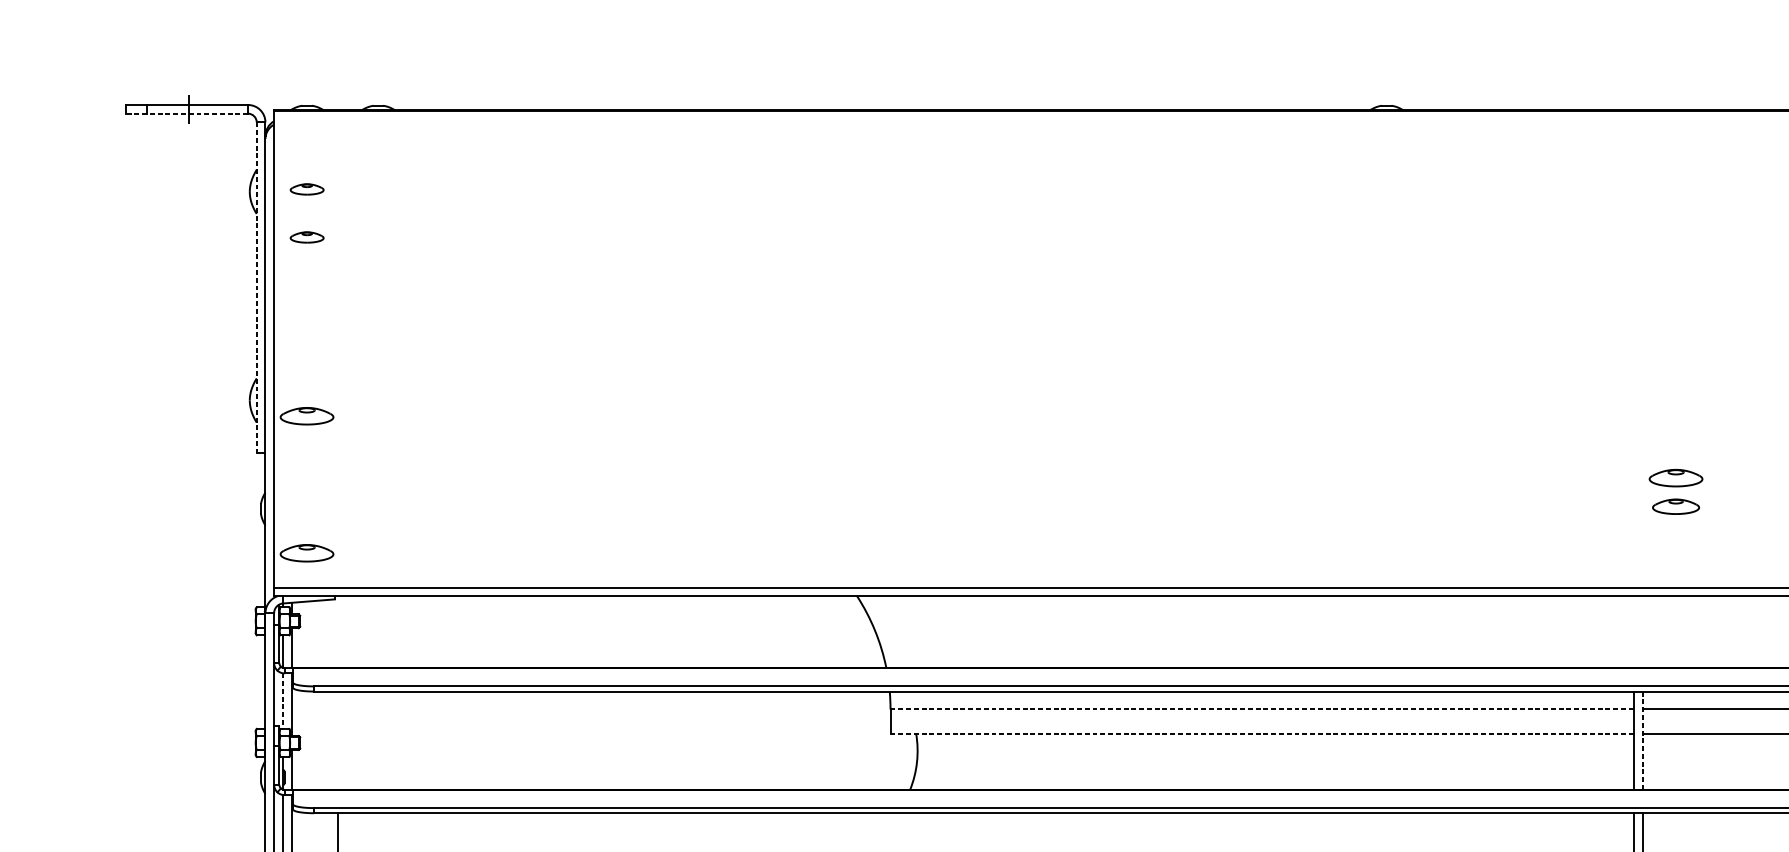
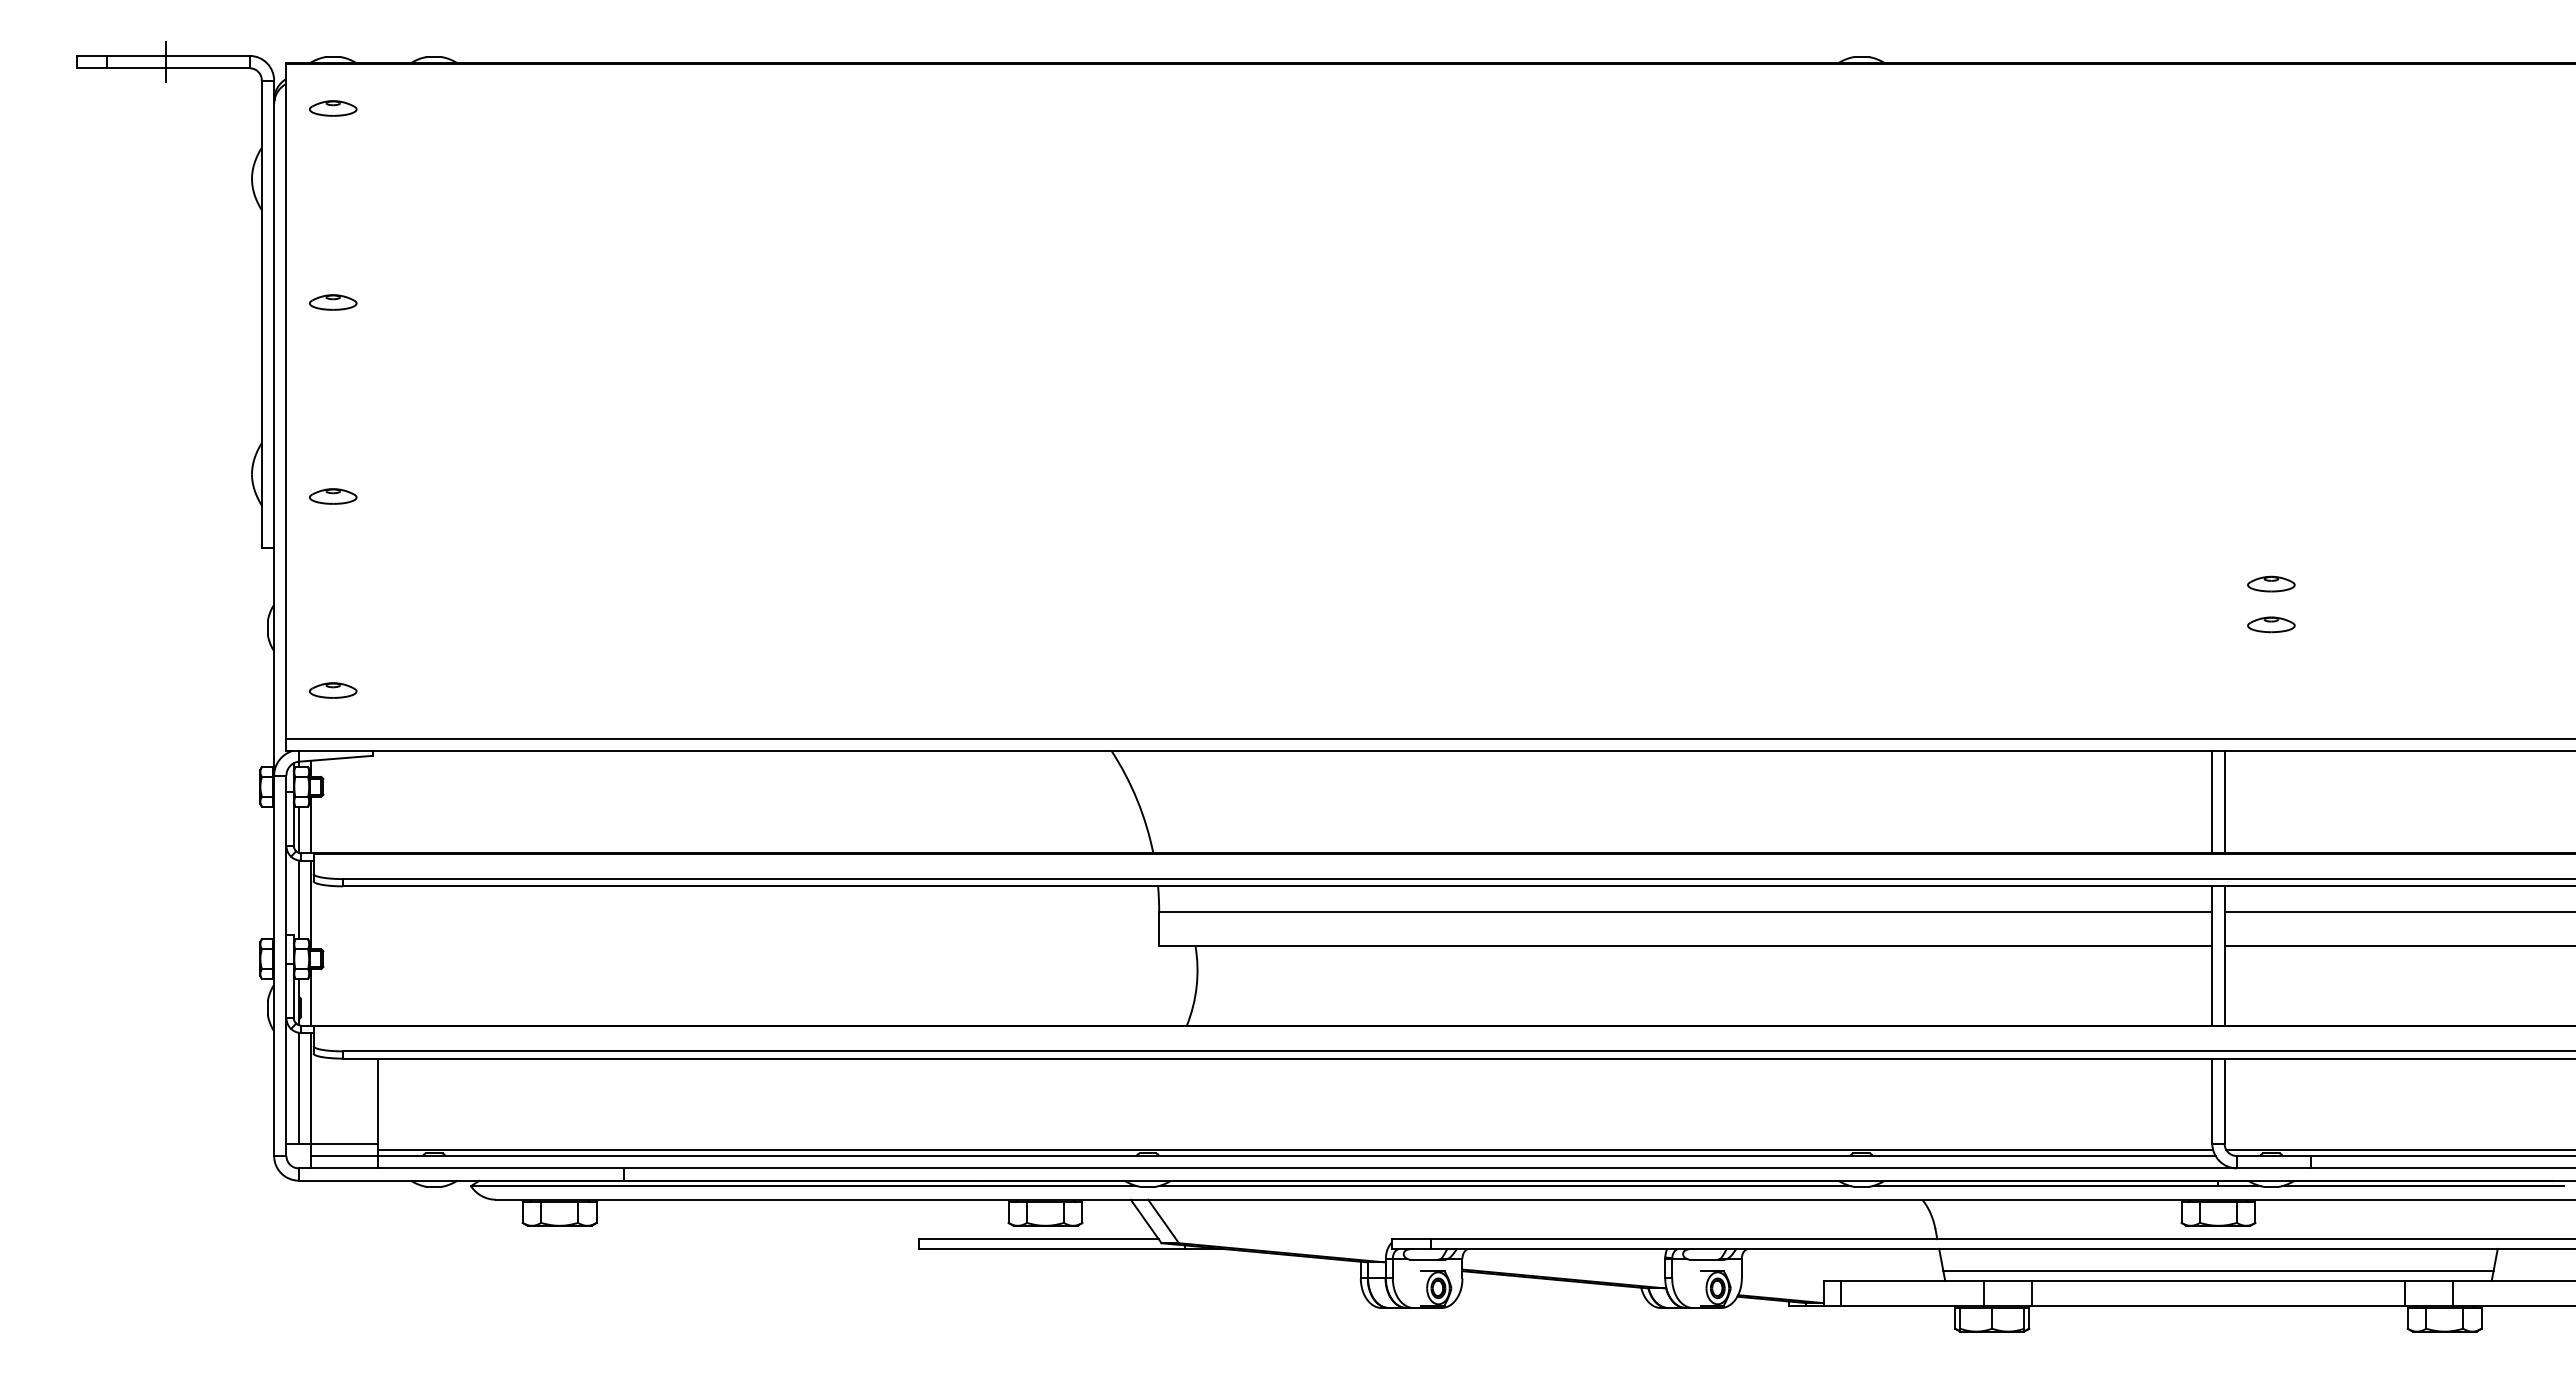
line: (186, 113) -> (162, 68), dashed -> solid
part: (307, 189) -> (333, 108), moved
part: (307, 237) -> (333, 302), moved
line: (256, 287) -> (261, 314), dashed -> solid
part: (307, 416) -> (333, 496), size x0.62
part: (1676, 477) -> (2271, 583), size x0.62
part: (1676, 506) -> (2271, 624), size x0.71
part: (307, 553) -> (333, 690), size x0.62
line: (1634, 631) -> (2212, 801), added
line: (1642, 631) -> (2224, 801), added
line: (282, 701) -> (298, 900), dashed -> solid
line: (1262, 709) -> (1685, 911), dashed -> solid
line: (1262, 734) -> (1685, 946), dashed -> solid
line: (1642, 740) -> (2224, 955), dashed -> solid

